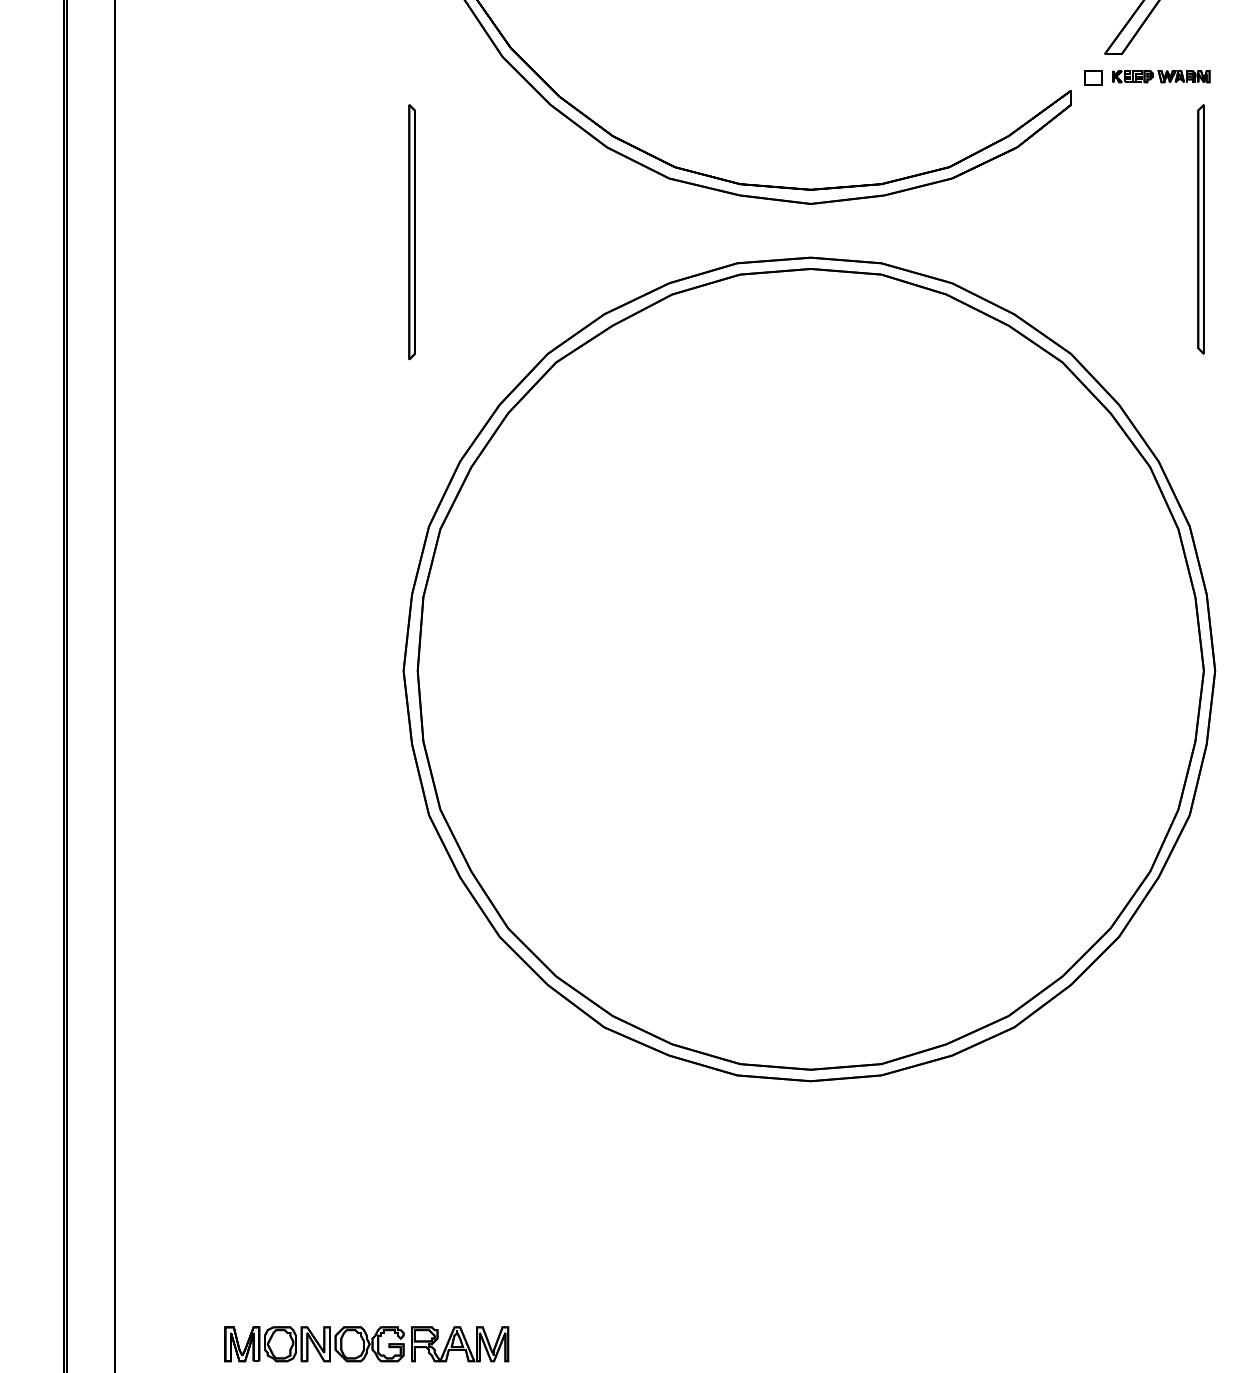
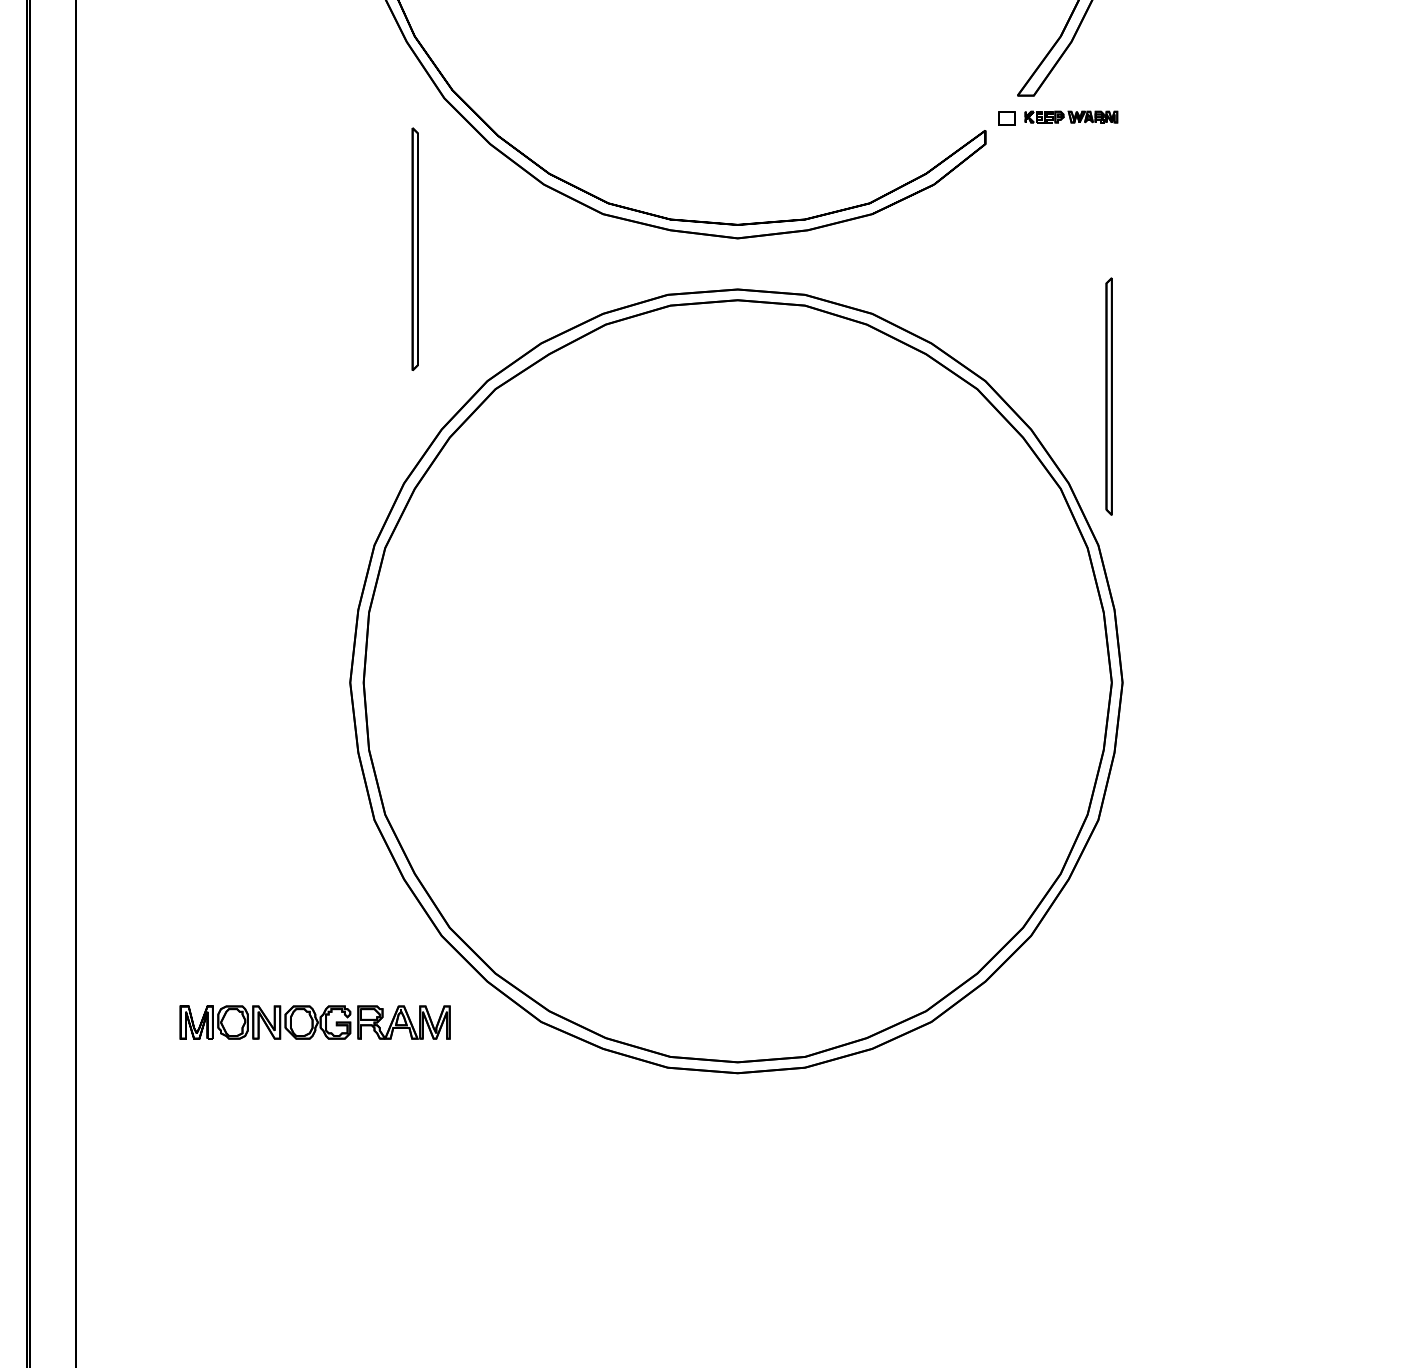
part: (1200, 229) -> (1108, 396), moved
part: (411, 231) -> (414, 248), moved
part: (366, 1344) -> (314, 1022), moved

